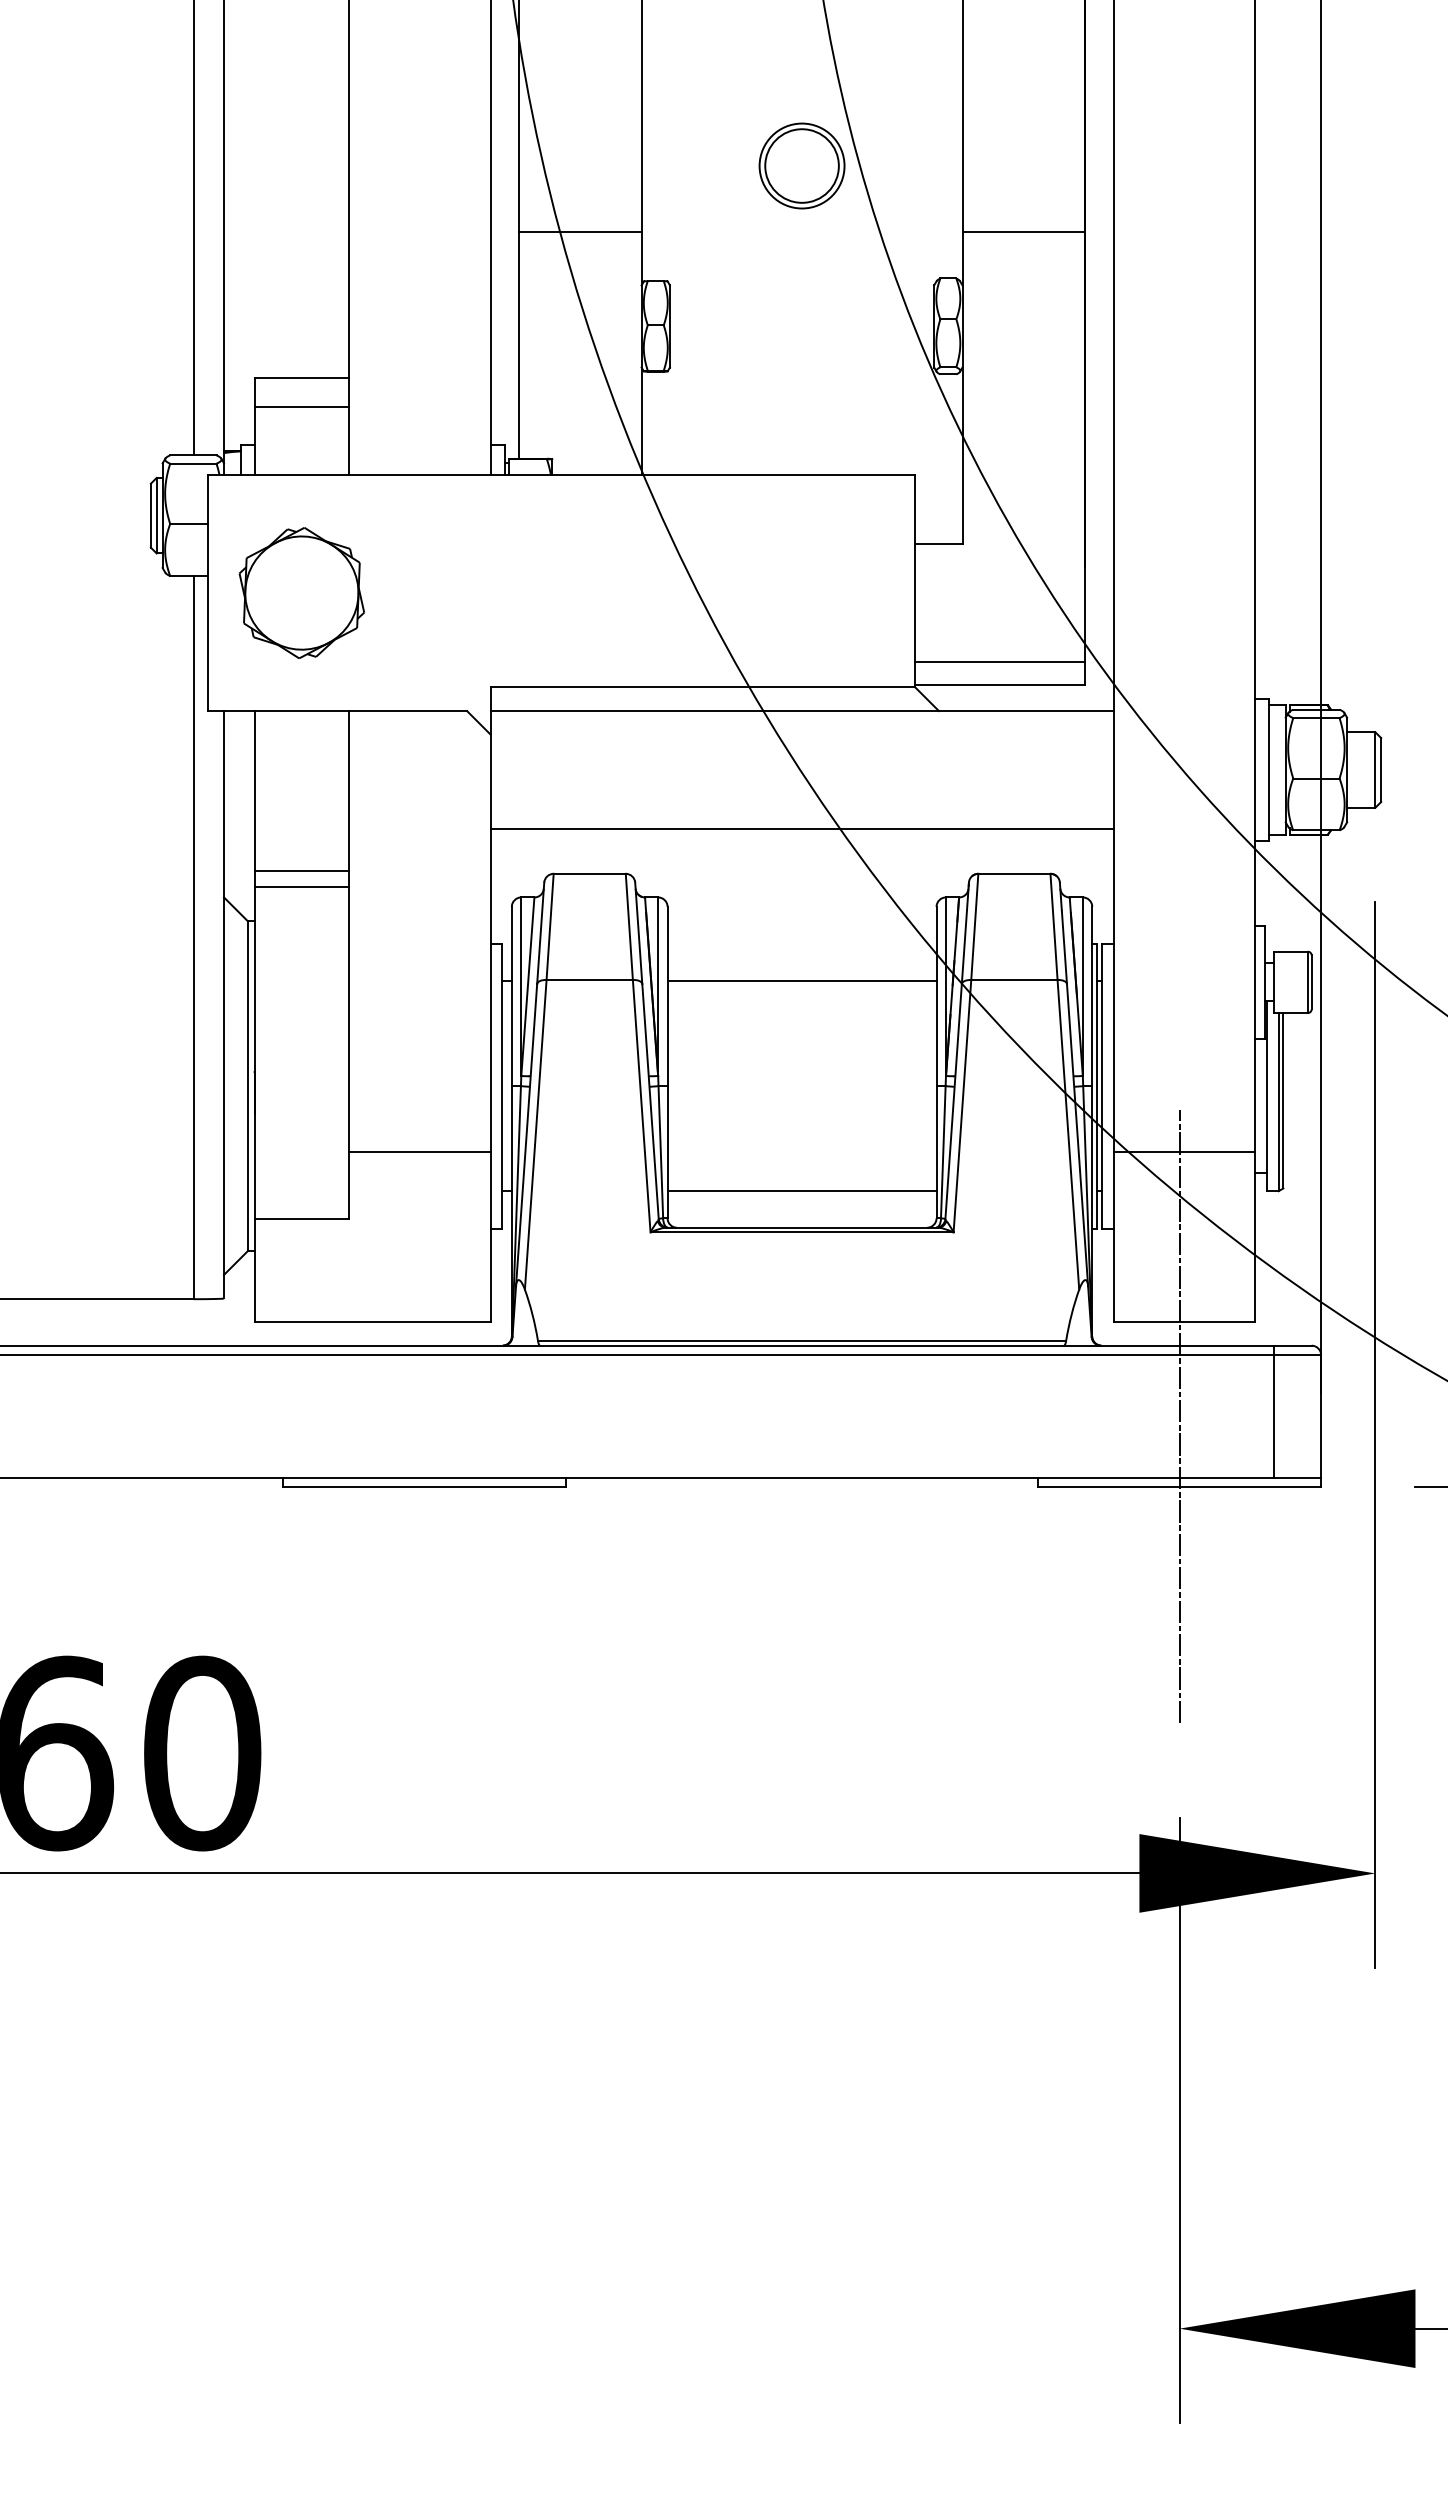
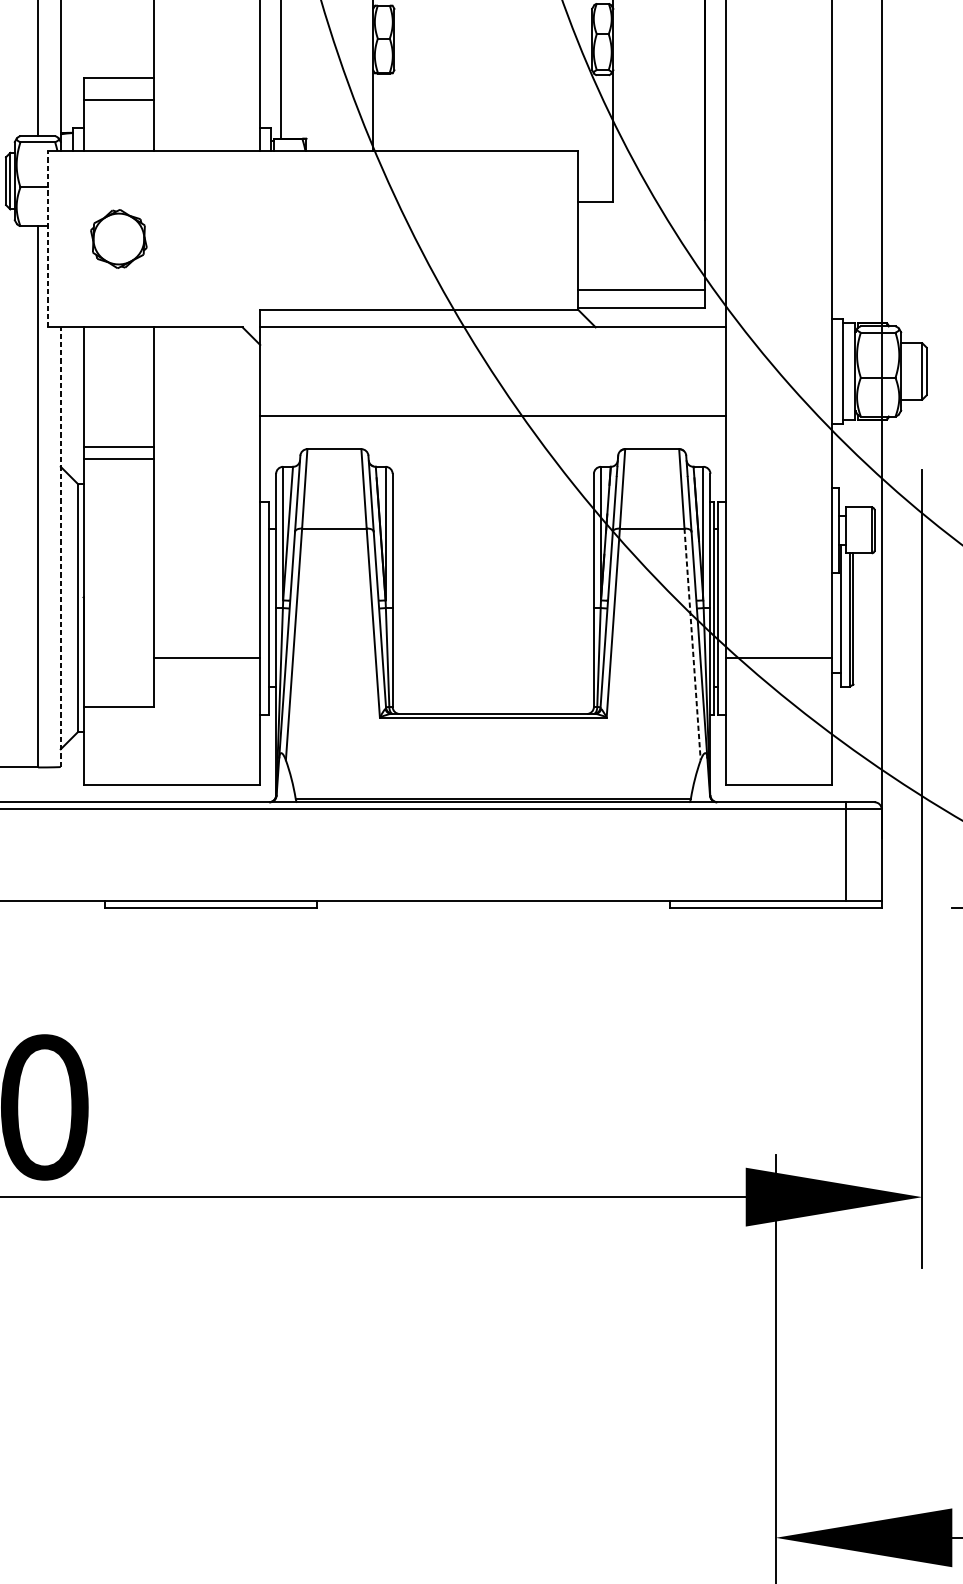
part: (301, 592) -> (118, 238), size x0.6
line: (207, 593) -> (48, 239), solid -> dashed
line: (801, 981) -> (492, 529), removed
line: (224, 1004) -> (61, 546), solid -> dashed
line: (1068, 1135) -> (692, 644), solid -> dashed
line: (801, 1191) -> (492, 686), removed
line: (1179, 1416) -> (775, 855), removed

